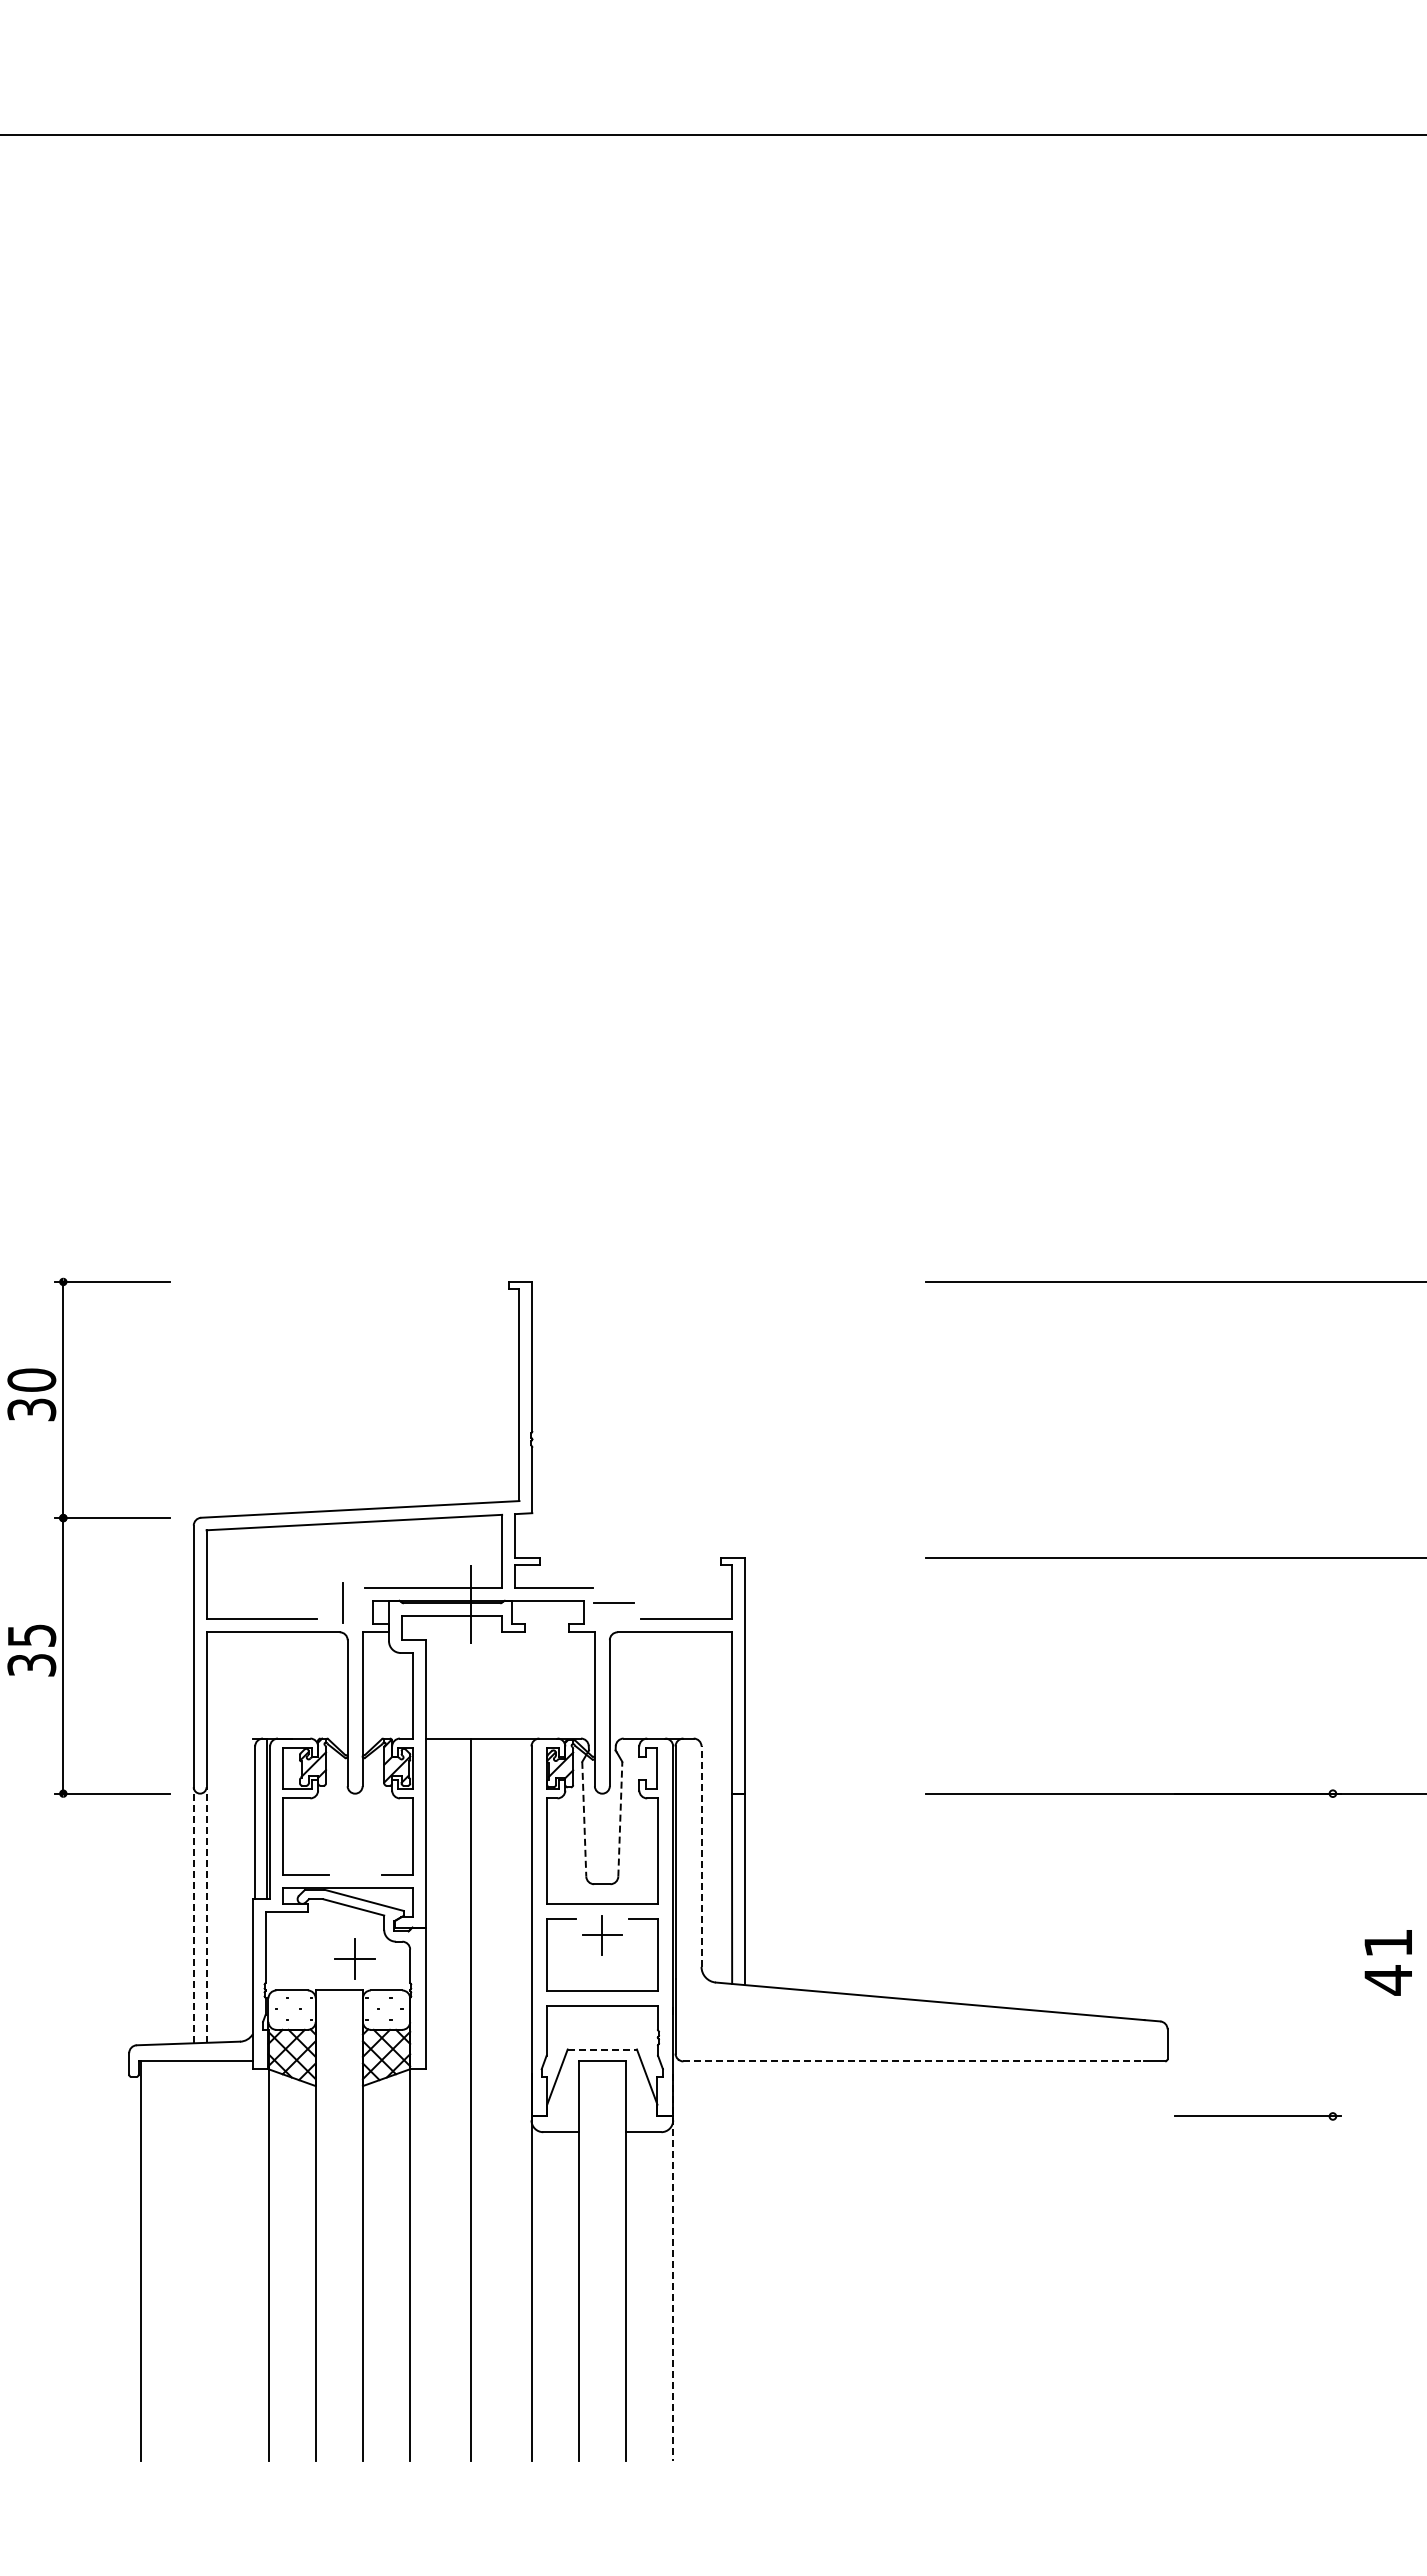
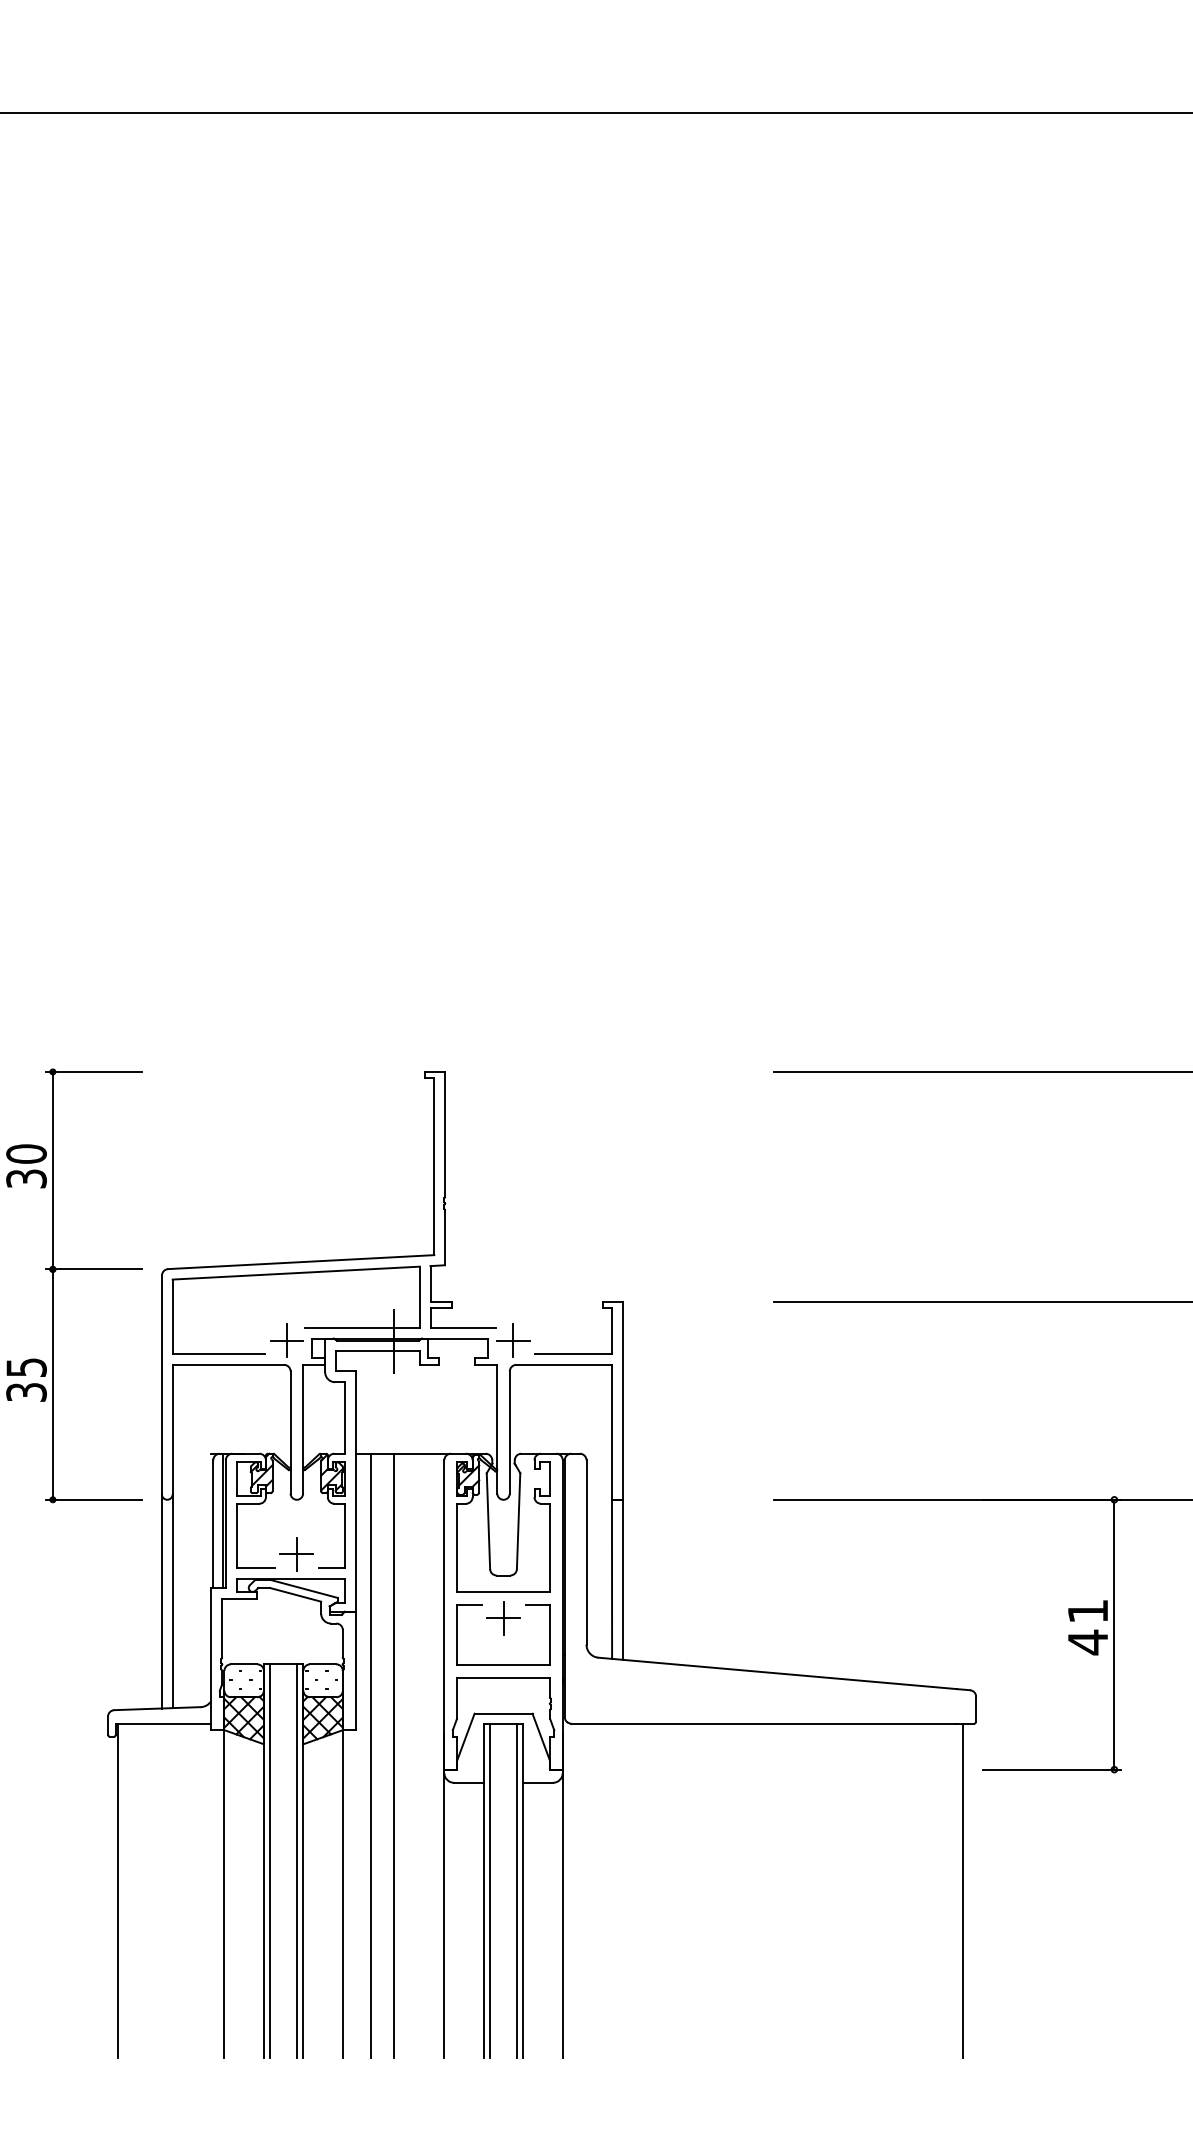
line: (614, 1602) -> (513, 1339), added
line: (343, 1603) -> (287, 1340), added
line: (620, 1818) -> (518, 1520), dashed -> solid
line: (584, 1819) -> (488, 1521), dashed -> solid
line: (701, 1856) -> (586, 1552), dashed -> solid
line: (193, 1914) -> (161, 1600), dashed -> solid
line: (206, 1915) -> (172, 1601), dashed -> solid
line: (1332, 1954) -> (1114, 1634), added
part: (354, 1958) -> (296, 1553), moved
text: (1387, 1962) -> (1087, 1627), moved
line: (602, 2049) -> (503, 1713), dashed -> solid
line: (914, 2061) -> (764, 1723), dashed -> solid
line: (443, 2099) -> (370, 1755), added
line: (323, 2225) -> (270, 1860), added
line: (355, 2225) -> (297, 1860), added
line: (586, 2260) -> (490, 1890), added
line: (618, 2260) -> (517, 1890), added
line: (1151, 2260) -> (962, 1890), added
line: (673, 2267) -> (563, 1895), dashed -> solid

